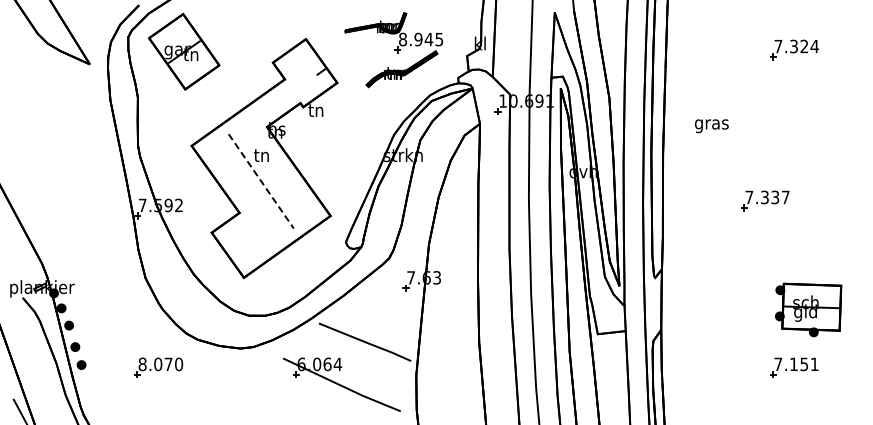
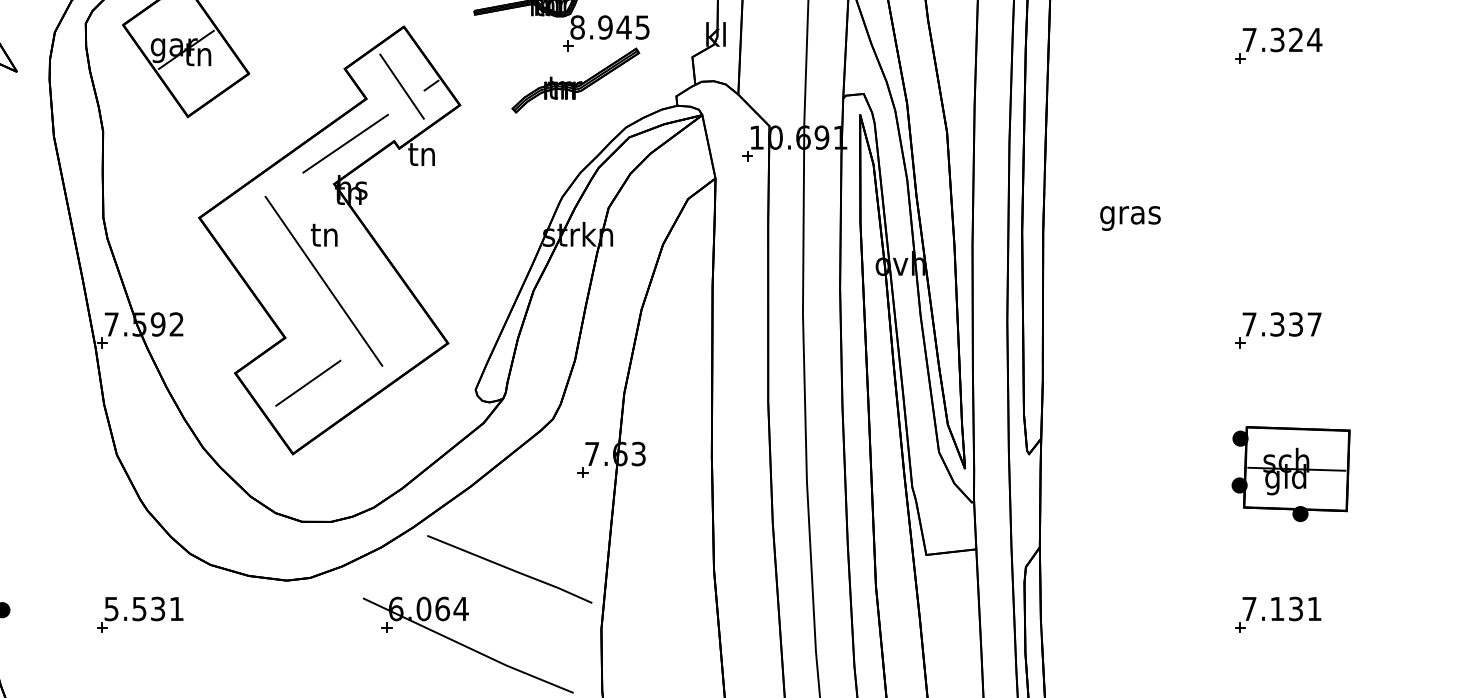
line: (304, 72) -> (401, 86), added
line: (273, 104) -> (345, 143), added
text: (711, 126) -> (1129, 218), moved
line: (261, 181) -> (324, 281), dashed -> solid
part: (765, 200) -> (1278, 329), moved
line: (252, 237) -> (308, 381), added
part: (808, 309) -> (1290, 473), moved
text: (804, 363) -> (1296, 607), 7.151 -> 7.131
text: (160, 364) -> (143, 609), 8.070 -> 5.531

